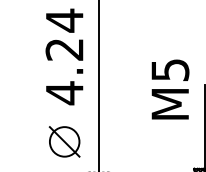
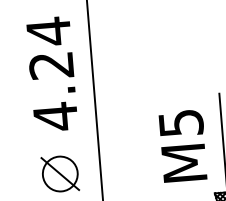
text: (170, 89) -> (183, 145), moved

